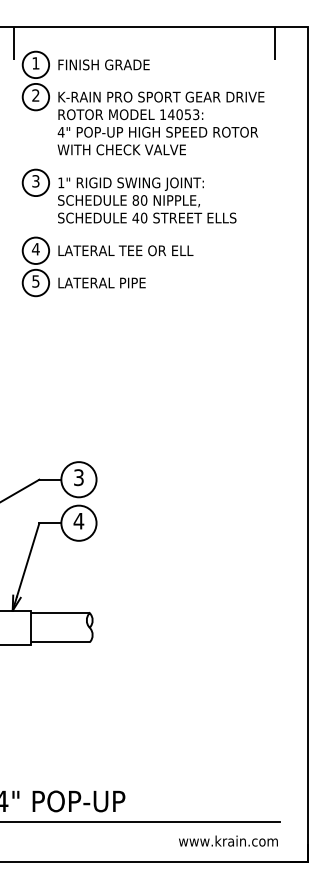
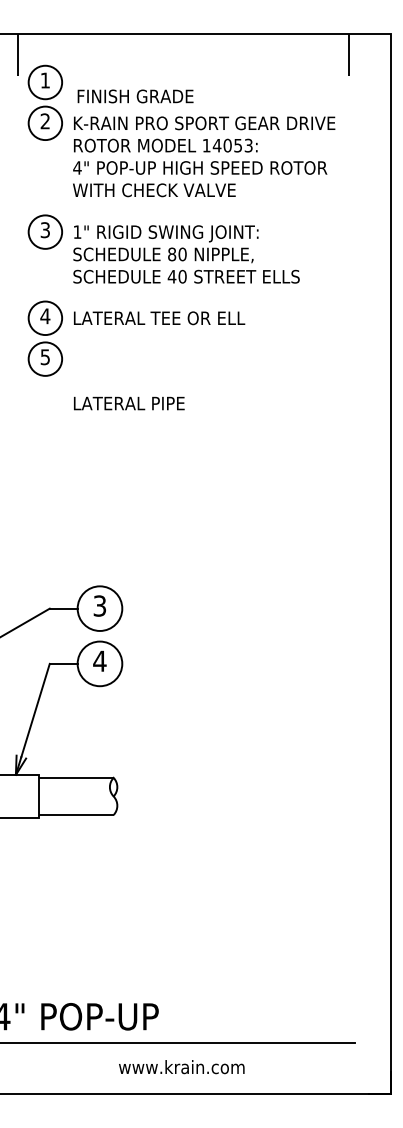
text: (103, 64) -> (134, 95), moved
text: (101, 282) -> (128, 402), moved
text: (228, 840) -> (181, 1066), moved

